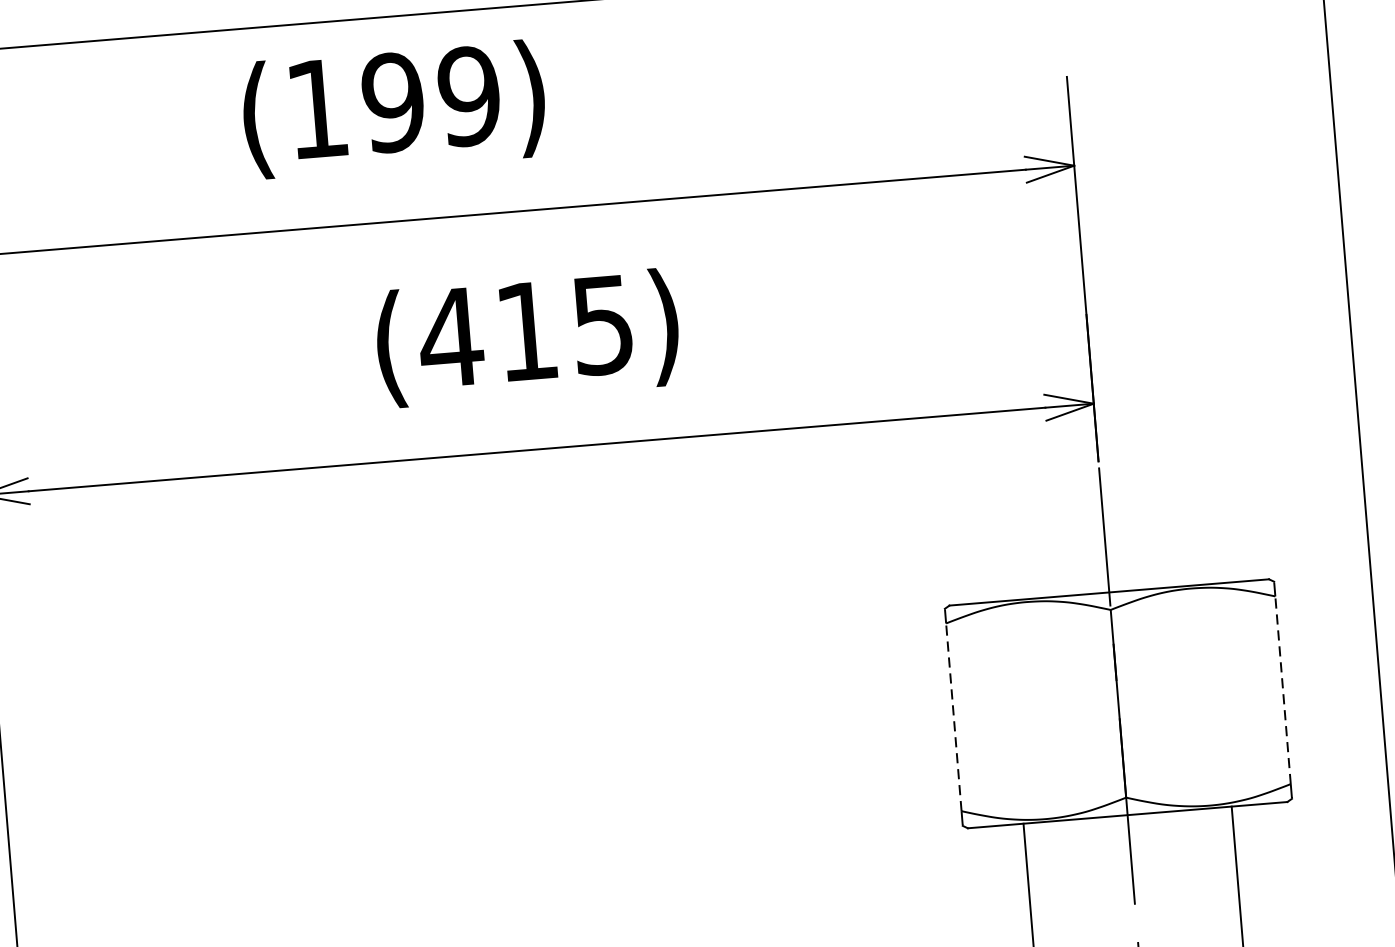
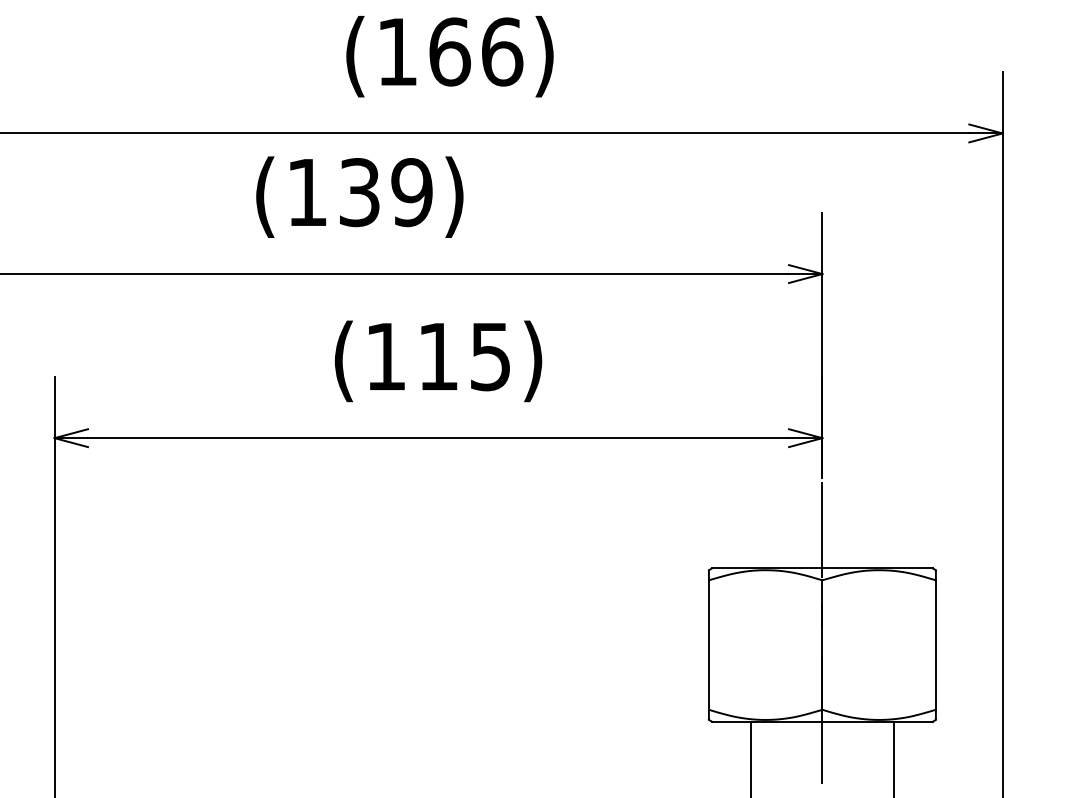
text: (393, 102) -> (359, 192), (199) -> (139)
text: (450, 337) -> (385, 356), (415) -> (115)
line: (1282, 690) -> (935, 645), dashed -> solid
line: (953, 718) -> (708, 645), dashed -> solid

